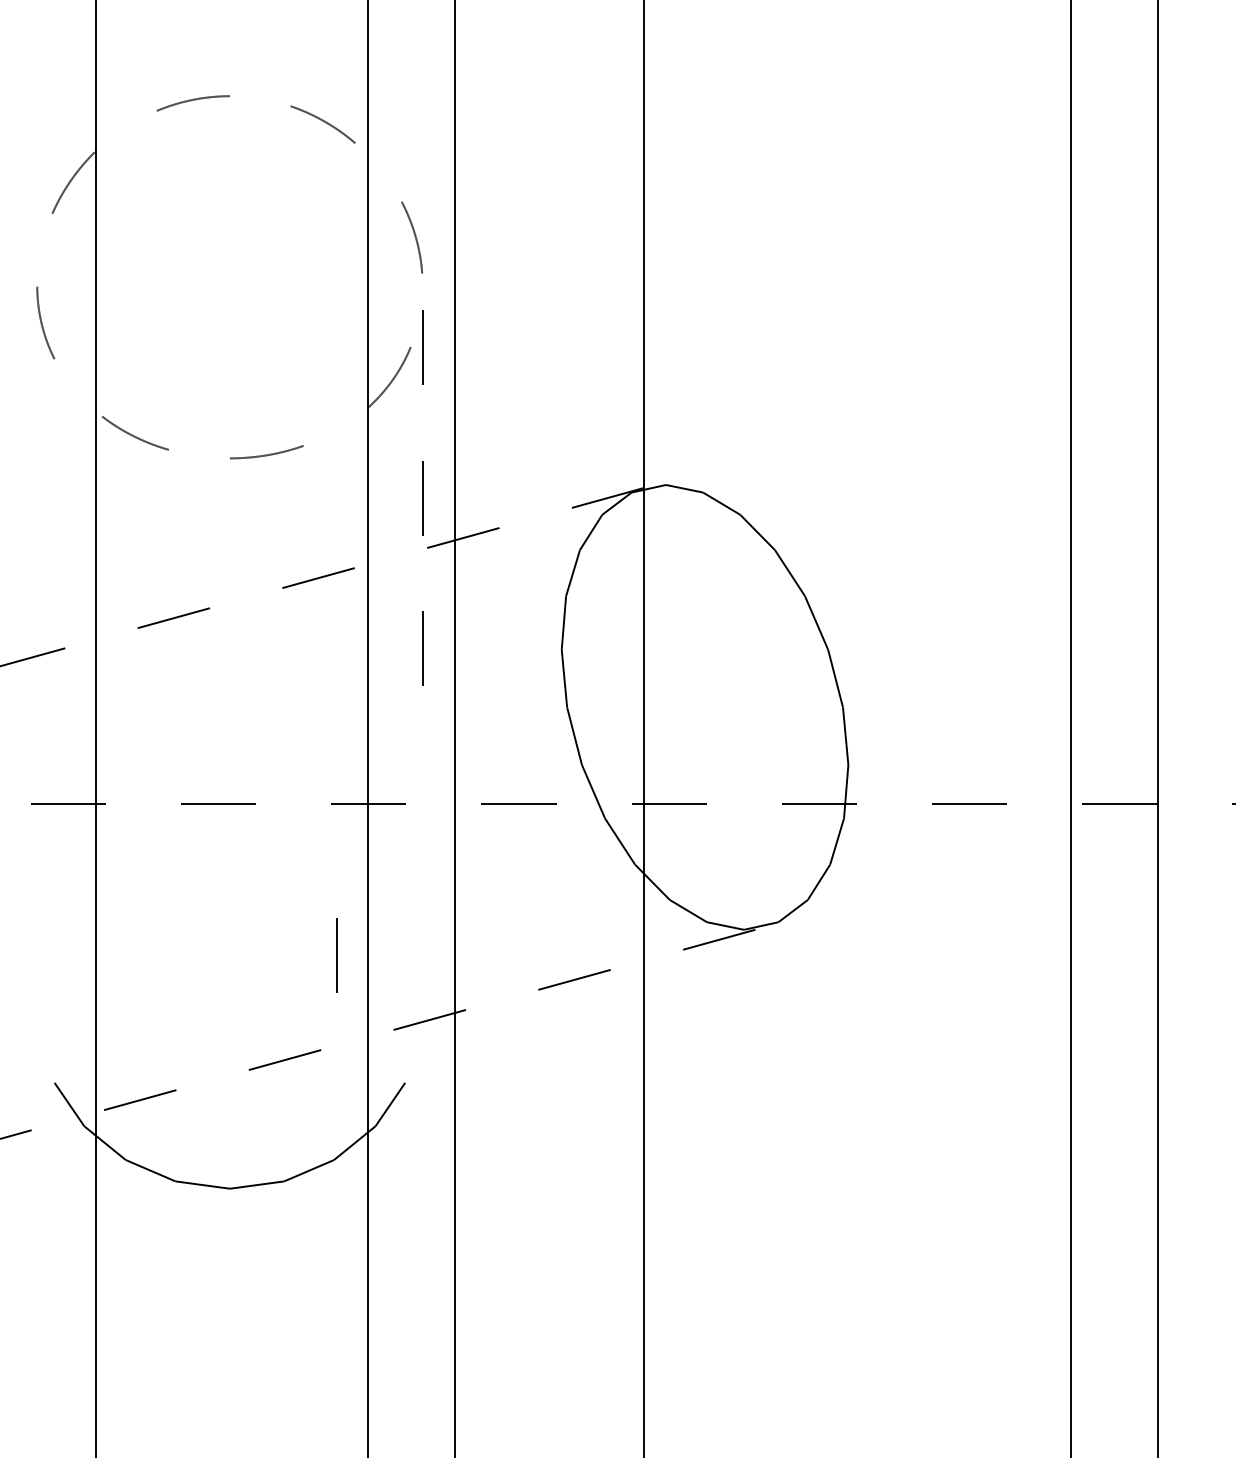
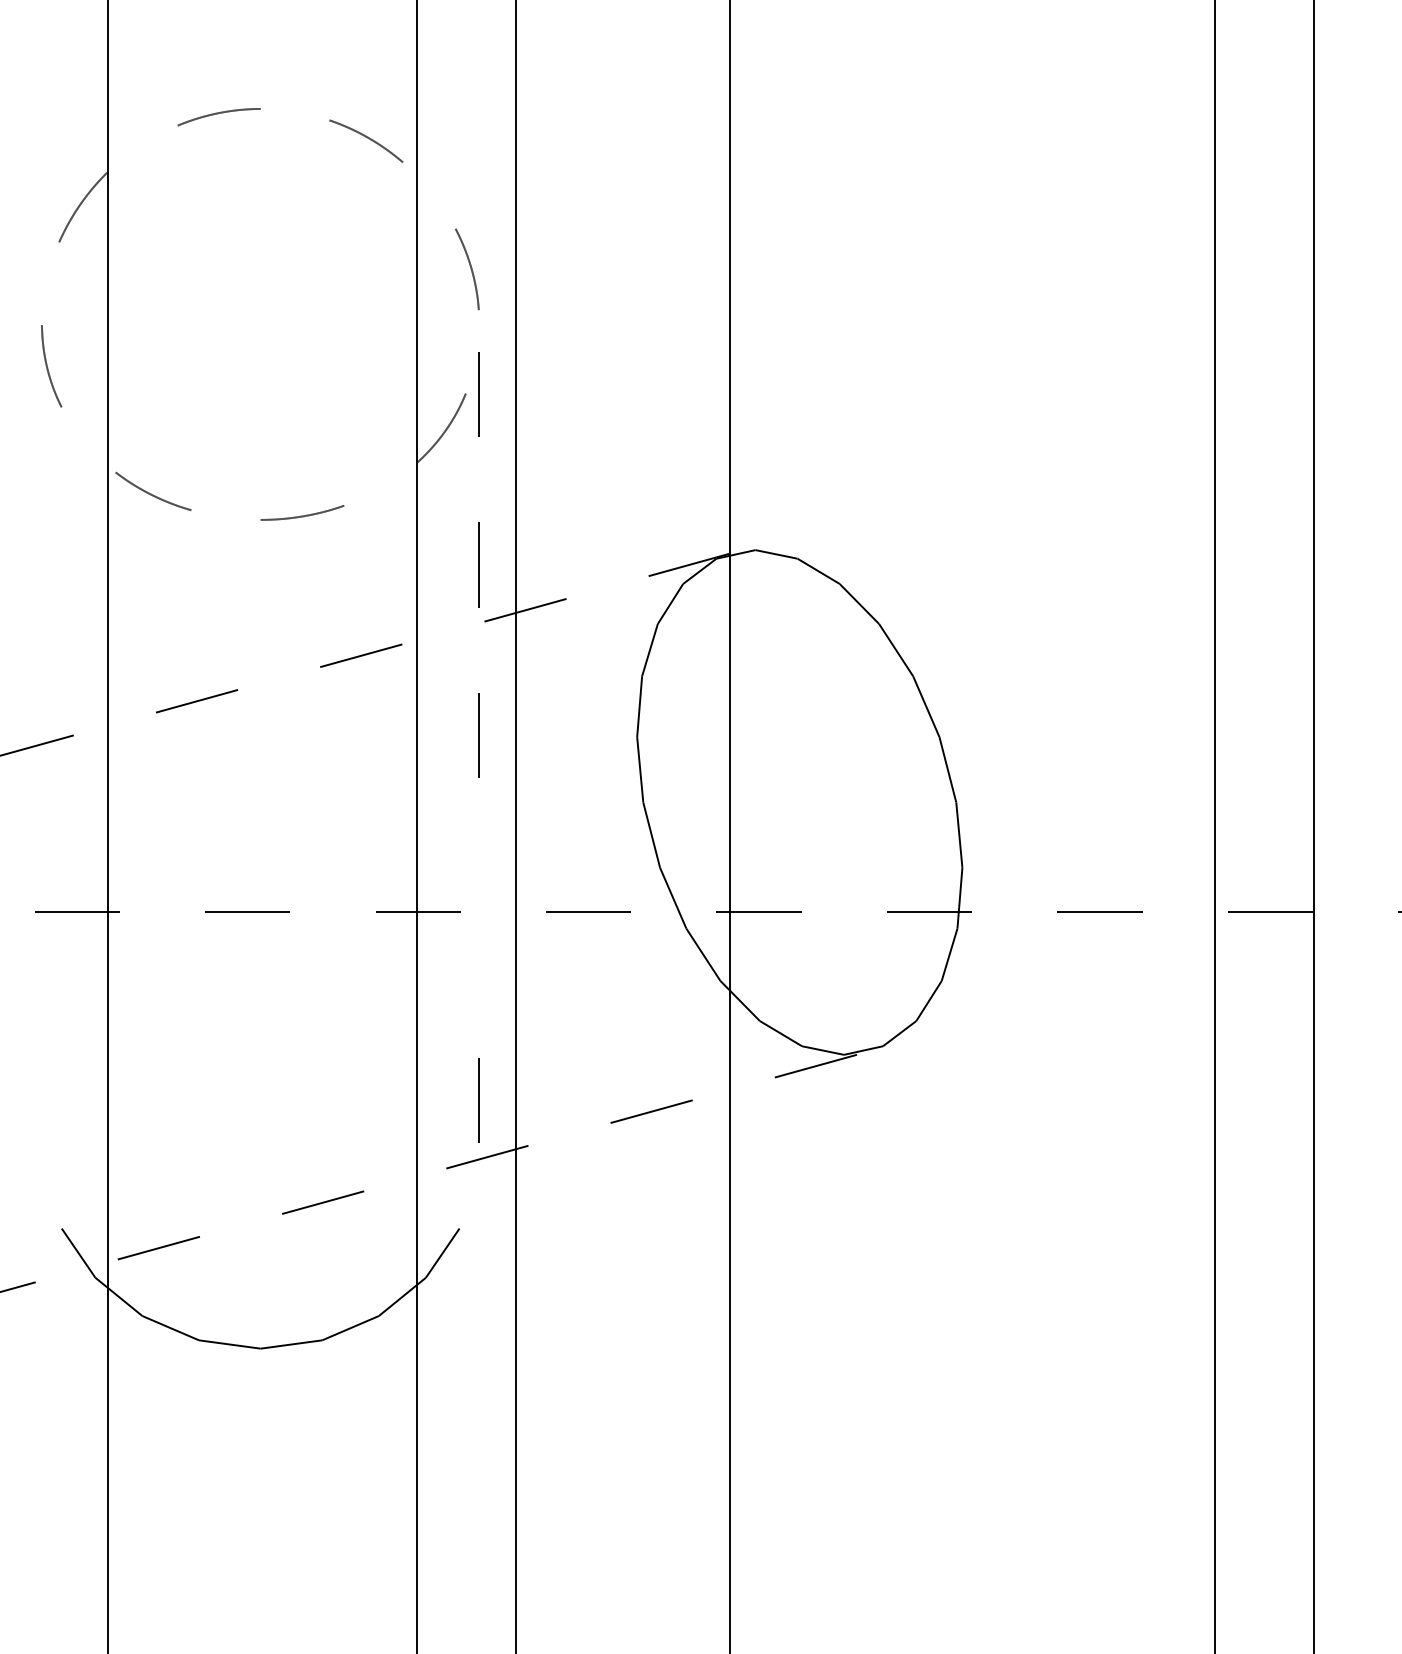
line: (336, 955) -> (478, 1100), moved

